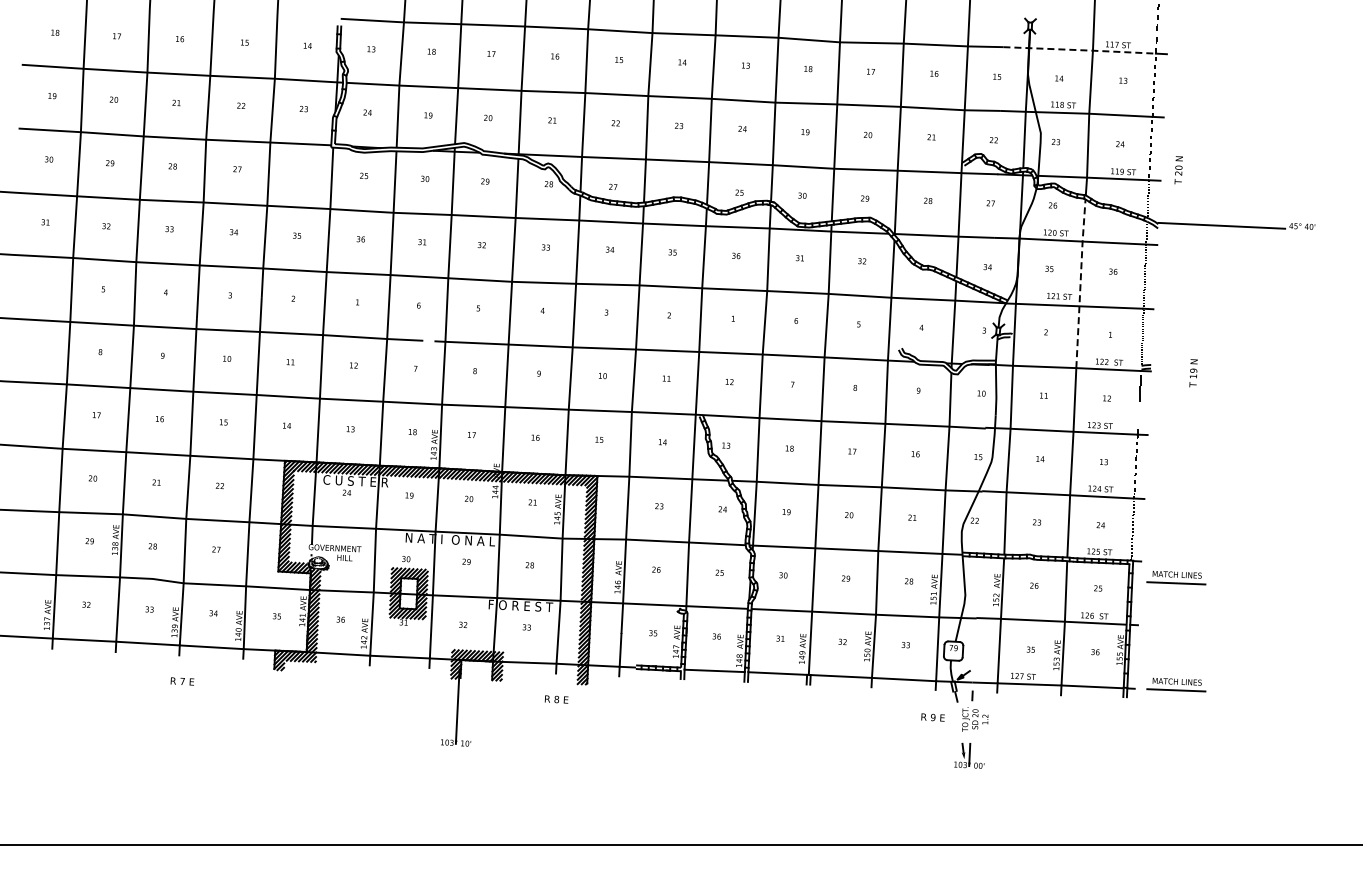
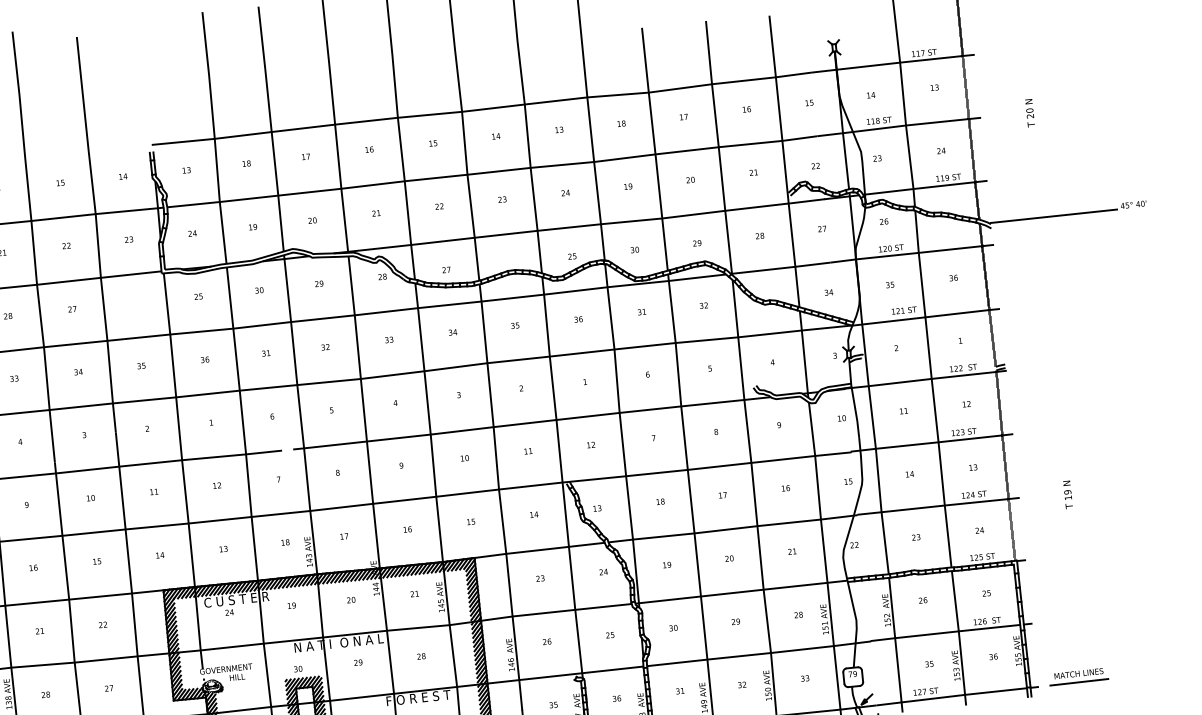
line: (1080, 50) -> (887, 64), dashed -> solid
text: (1178, 170) -> (1029, 113), moved
line: (1080, 283) -> (923, 294), dashed -> solid
text: (1193, 373) -> (1068, 495), moved
part: (1176, 577) -> (1062, 570), removed

